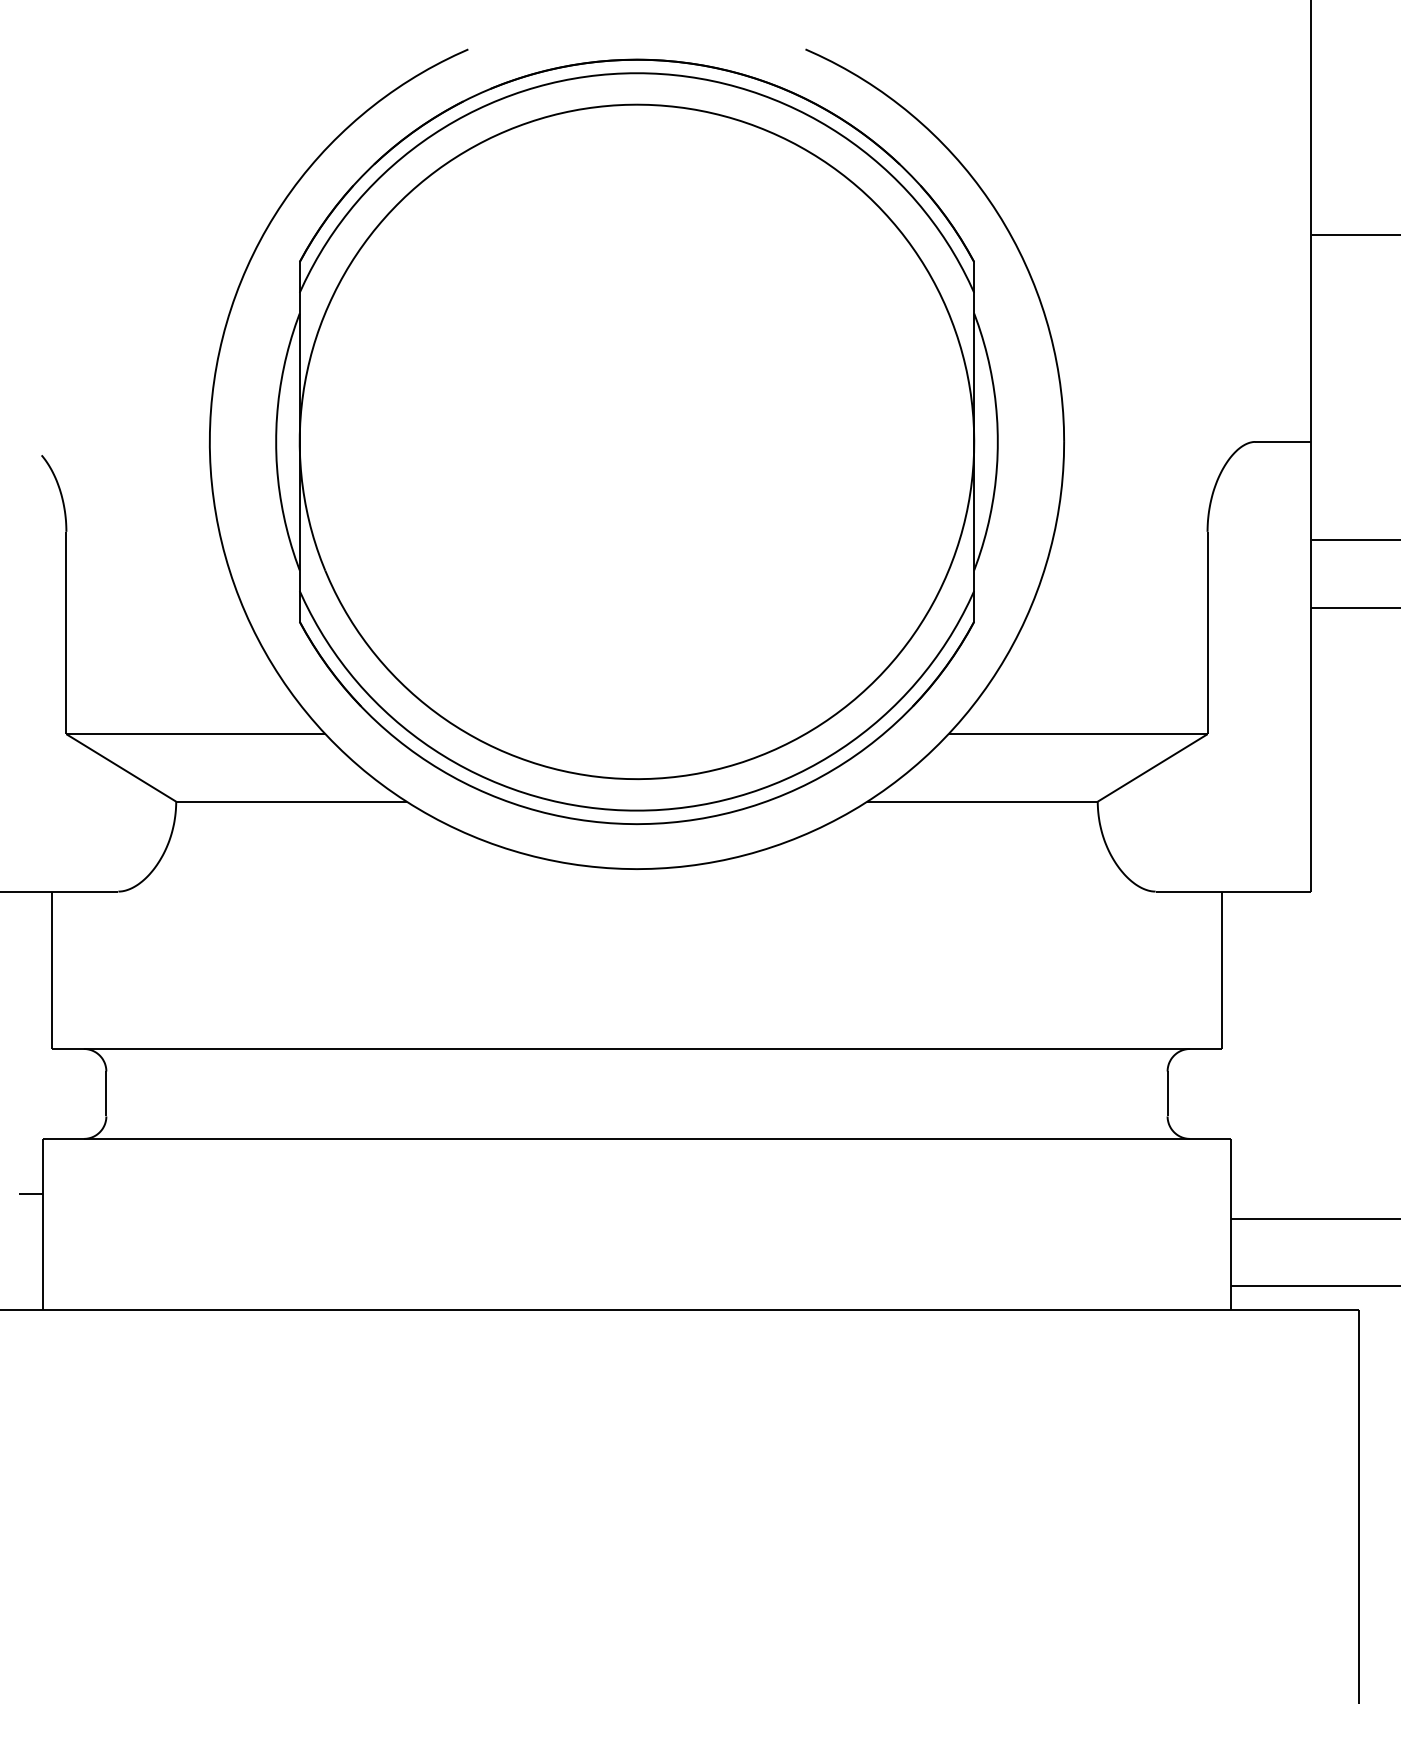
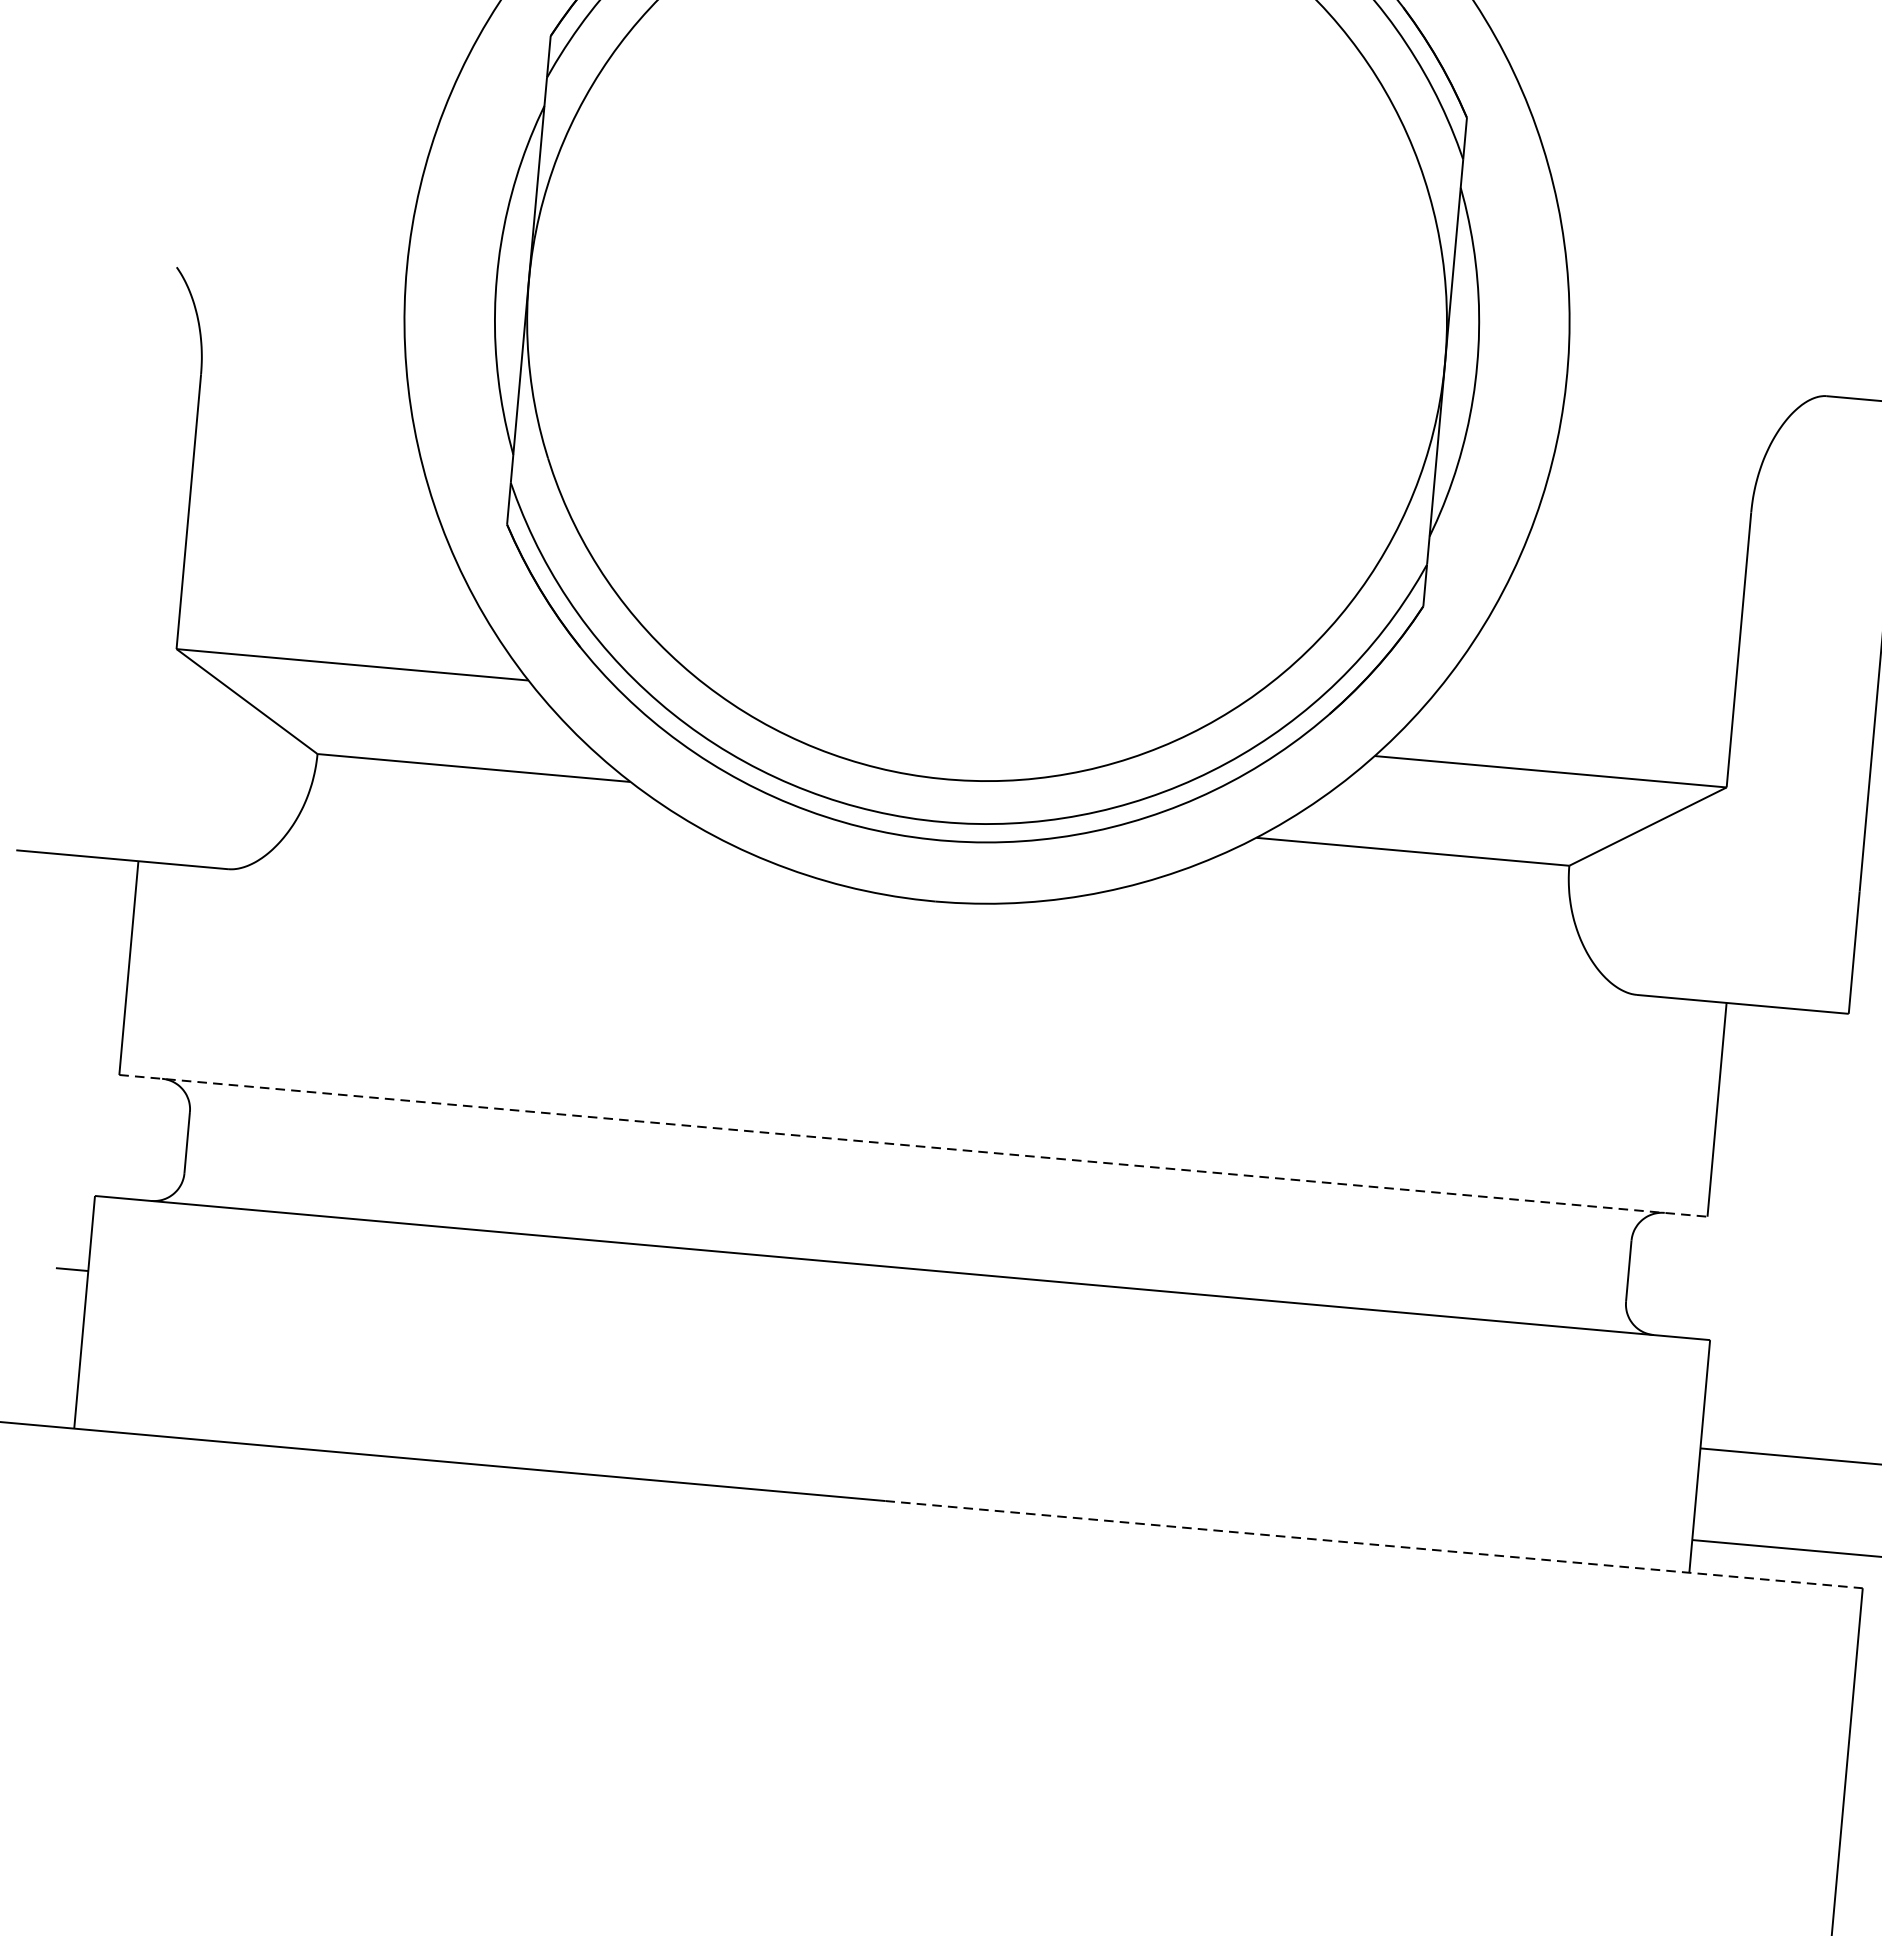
line: (636, 1049) -> (912, 1146), solid -> dashed
line: (999, 1310) -> (1374, 1545), solid -> dashed

